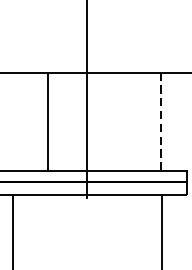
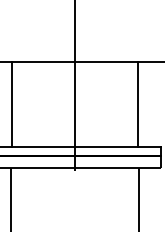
line: (48, 121) -> (11, 104), moved
line: (161, 122) -> (138, 105), dashed -> solid

